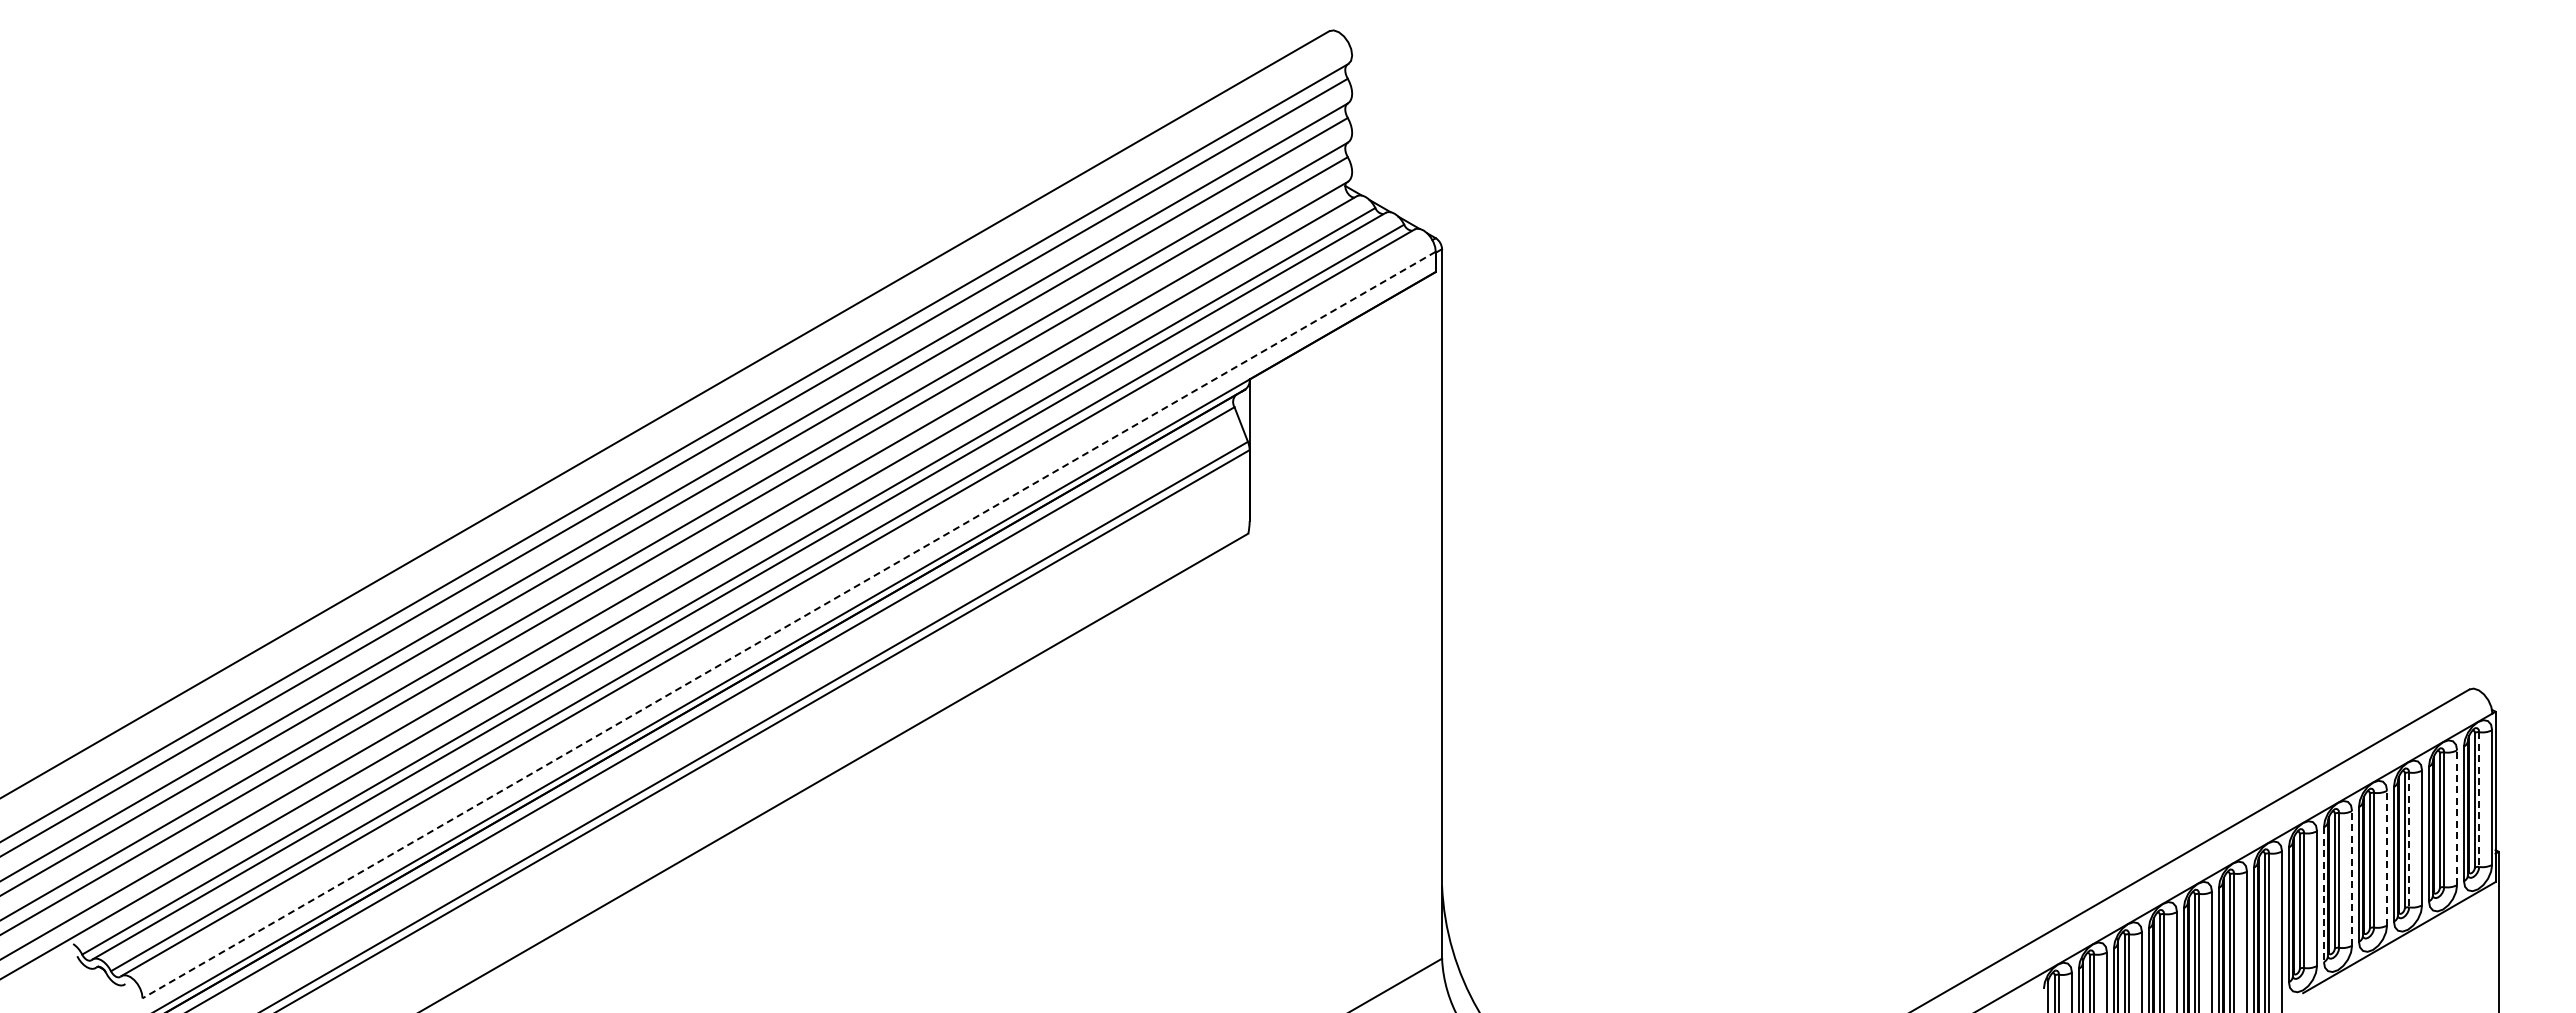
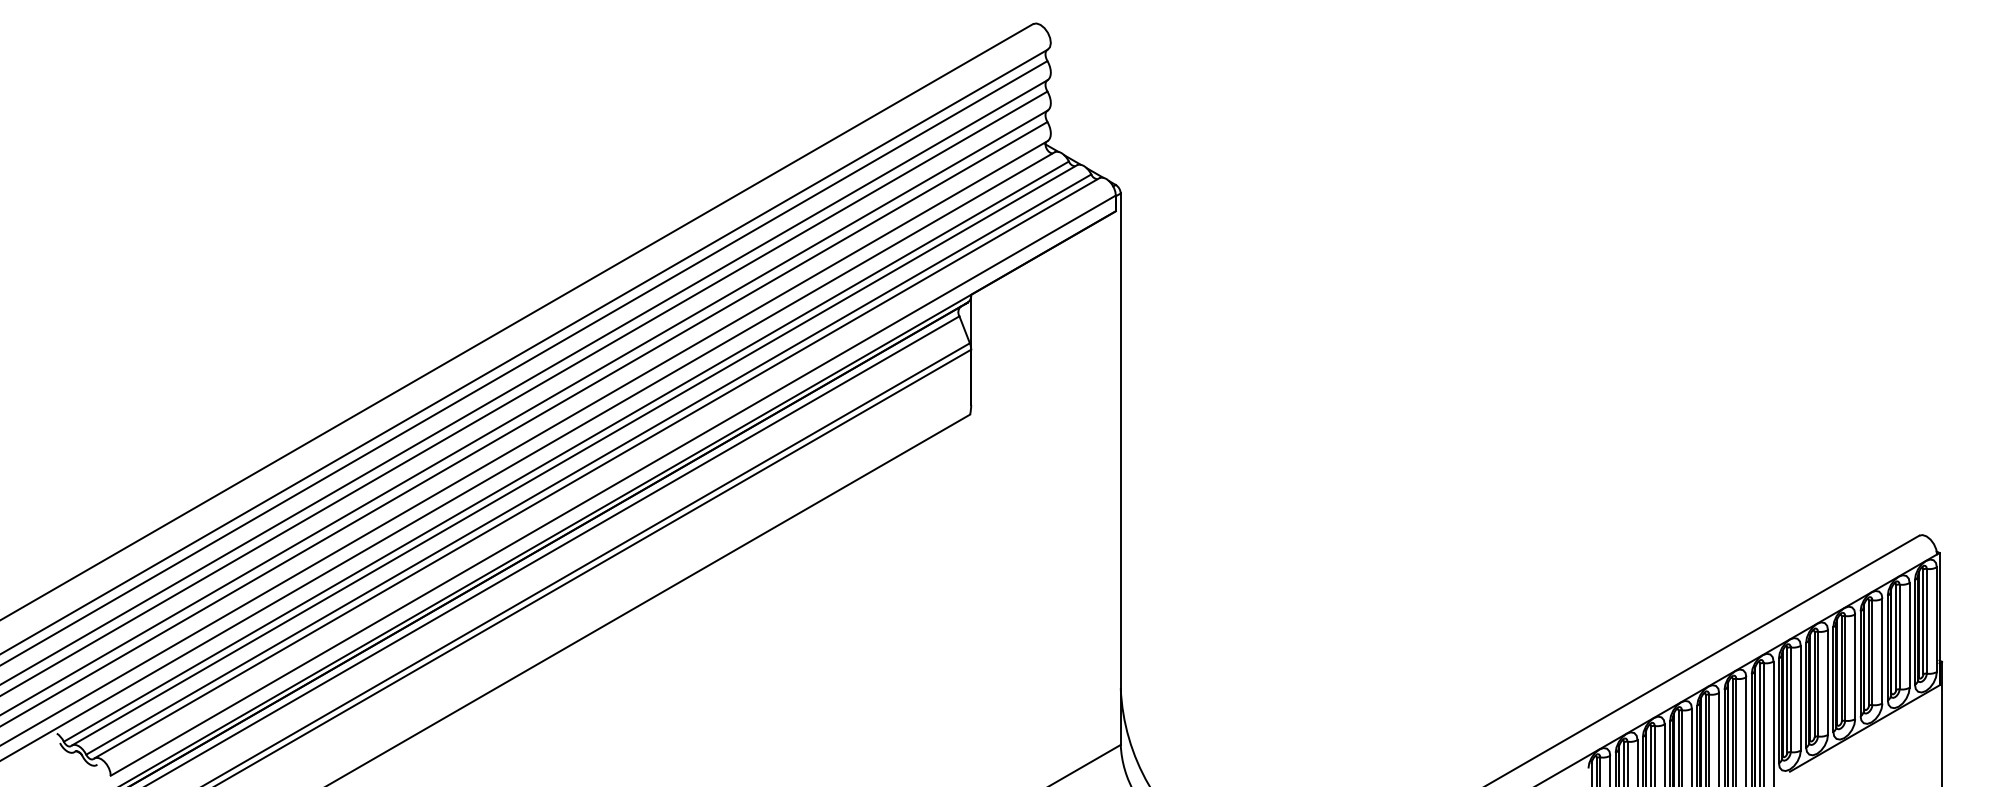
line: (789, 625) -> (613, 485), dashed -> solid
line: (2479, 800) -> (1927, 621), dashed -> solid
line: (2457, 817) -> (1909, 635), dashed -> solid
line: (2409, 840) -> (1872, 653), dashed -> solid
line: (2387, 857) -> (1855, 666), dashed -> solid
line: (2352, 877) -> (1828, 681), dashed -> solid
line: (2323, 895) -> (1805, 695), dashed -> solid

